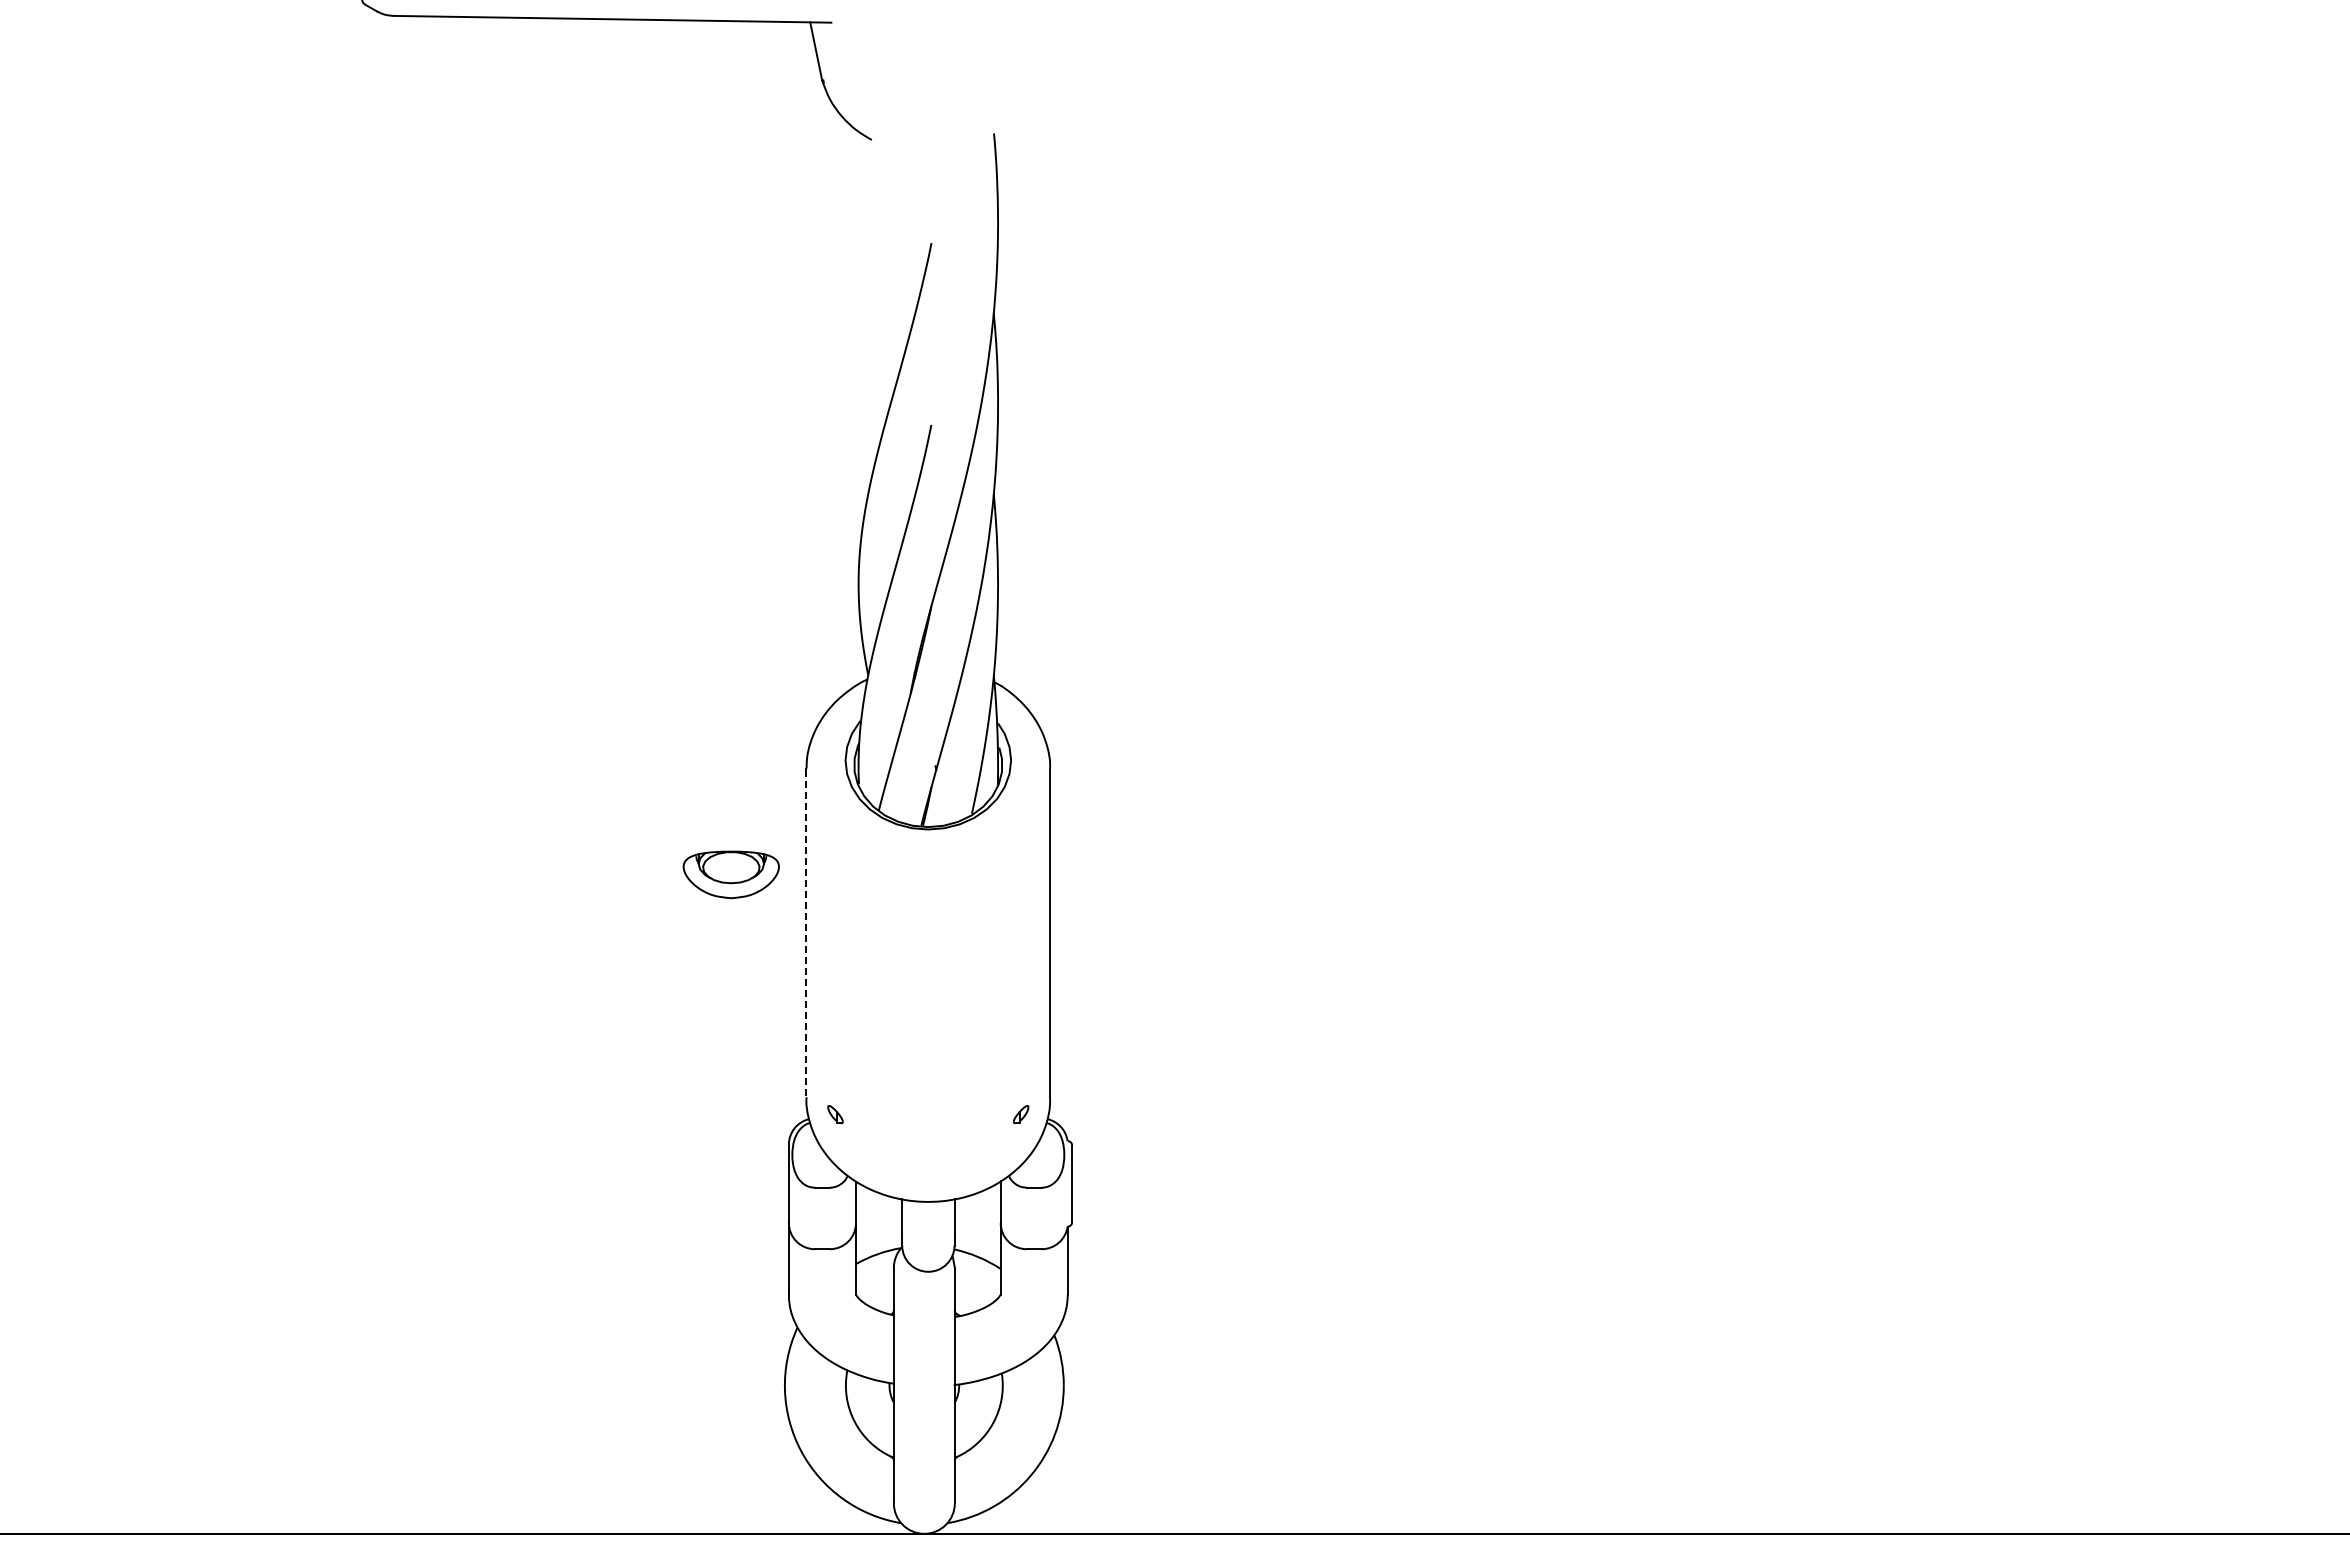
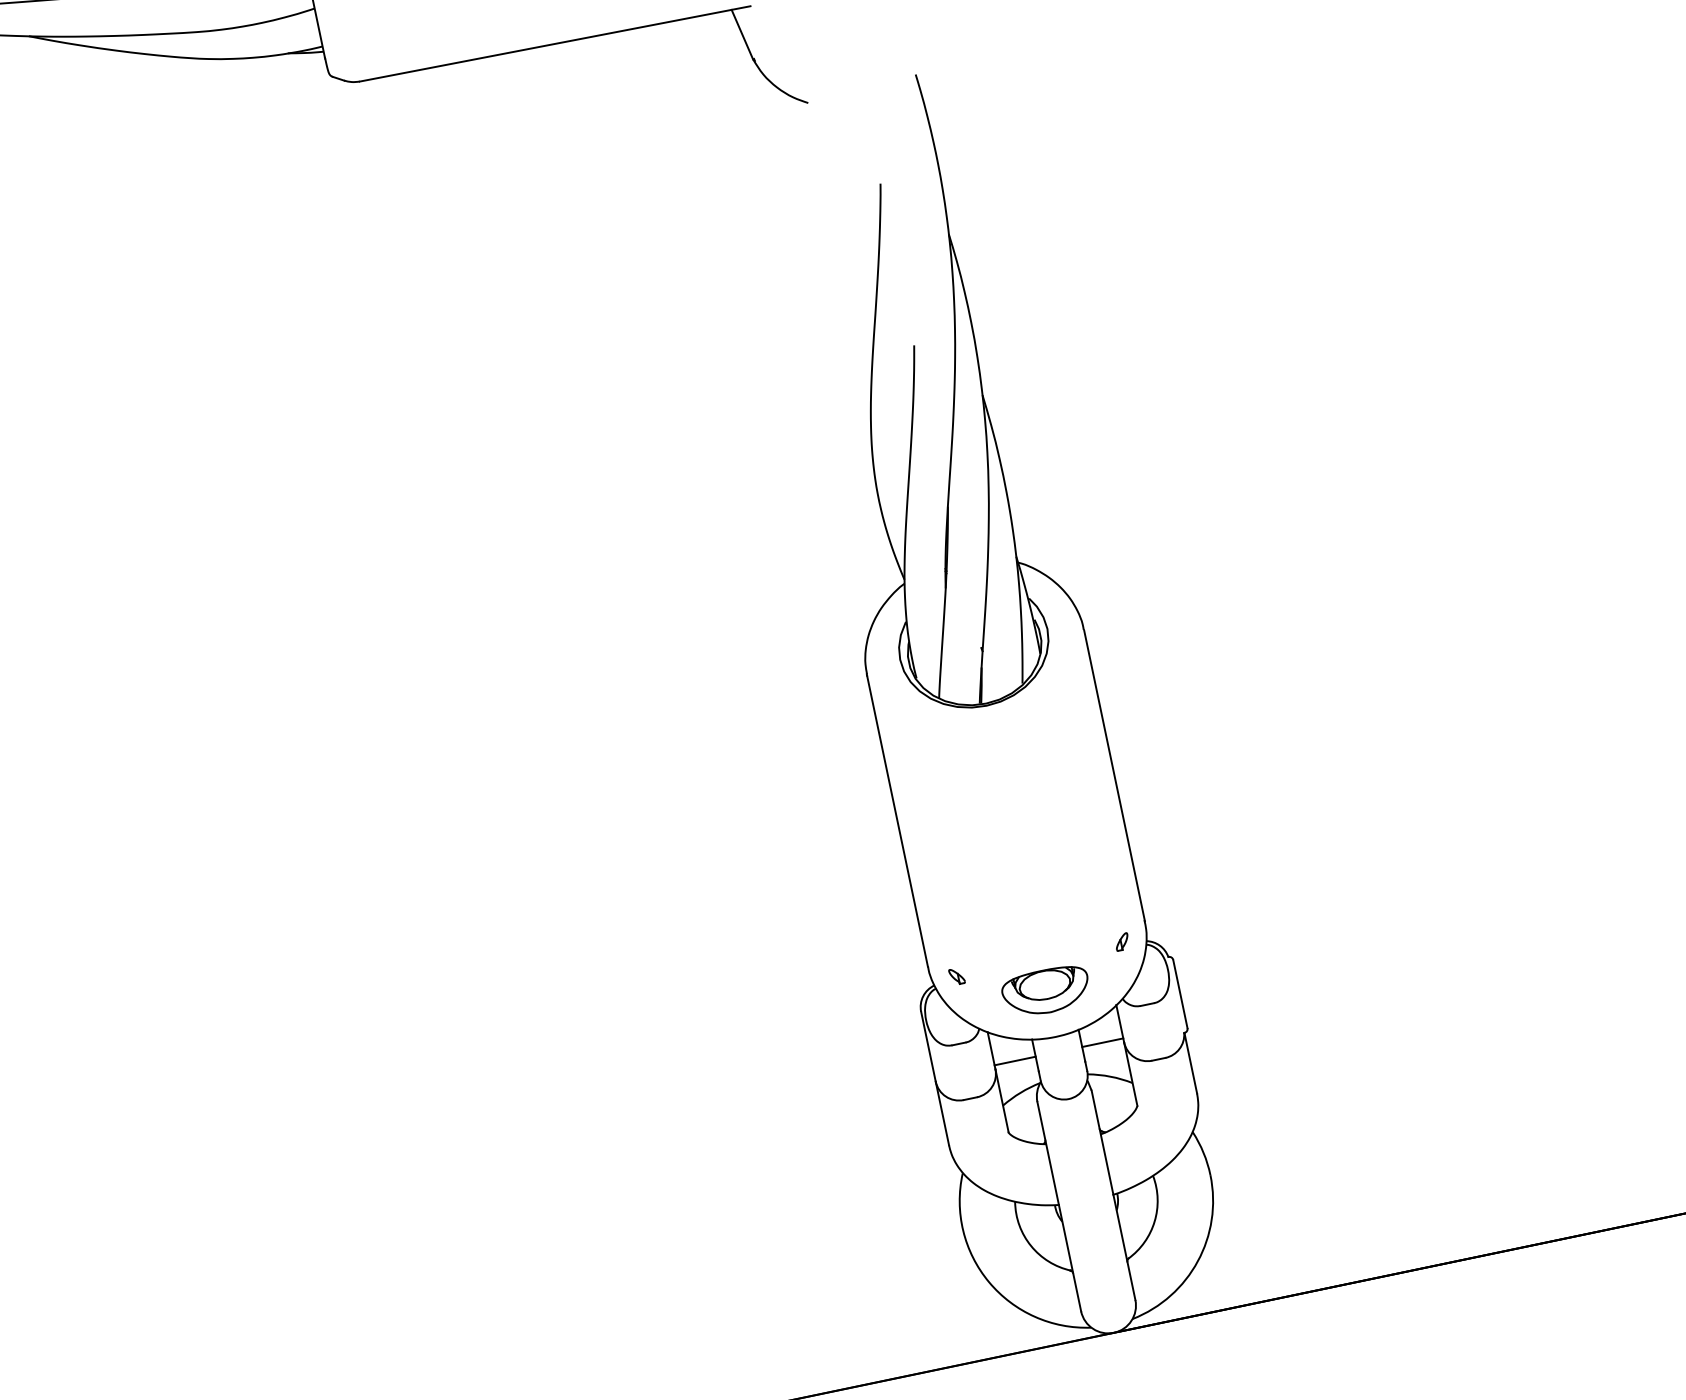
part: (730, 874) -> (1045, 991), moved
line: (806, 933) -> (897, 820), dashed -> solid
line: (879, 1218) -> (1015, 1060), added
line: (977, 1218) -> (1102, 1042), added

